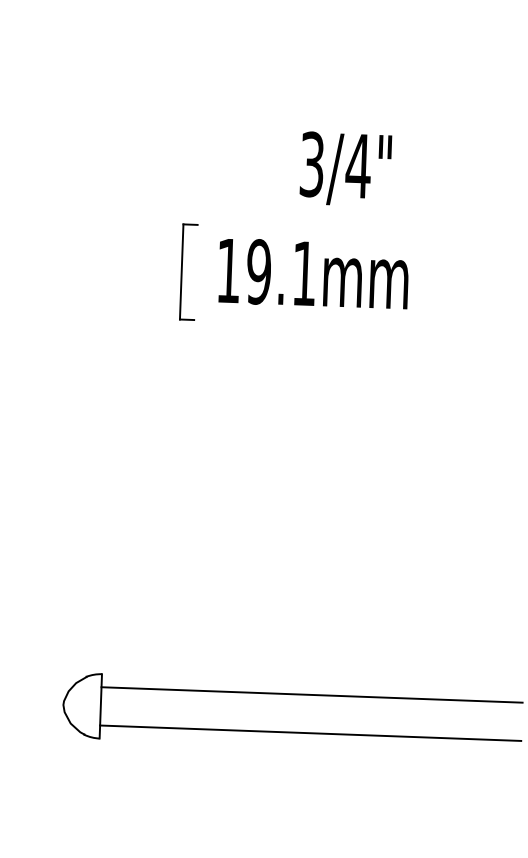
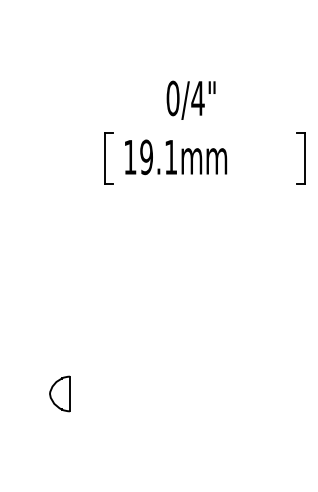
text: (311, 164) -> (172, 98), 3/4" -> 0/4"
line: (312, 694) -> (183, 383), removed
line: (310, 733) -> (183, 404), removed

